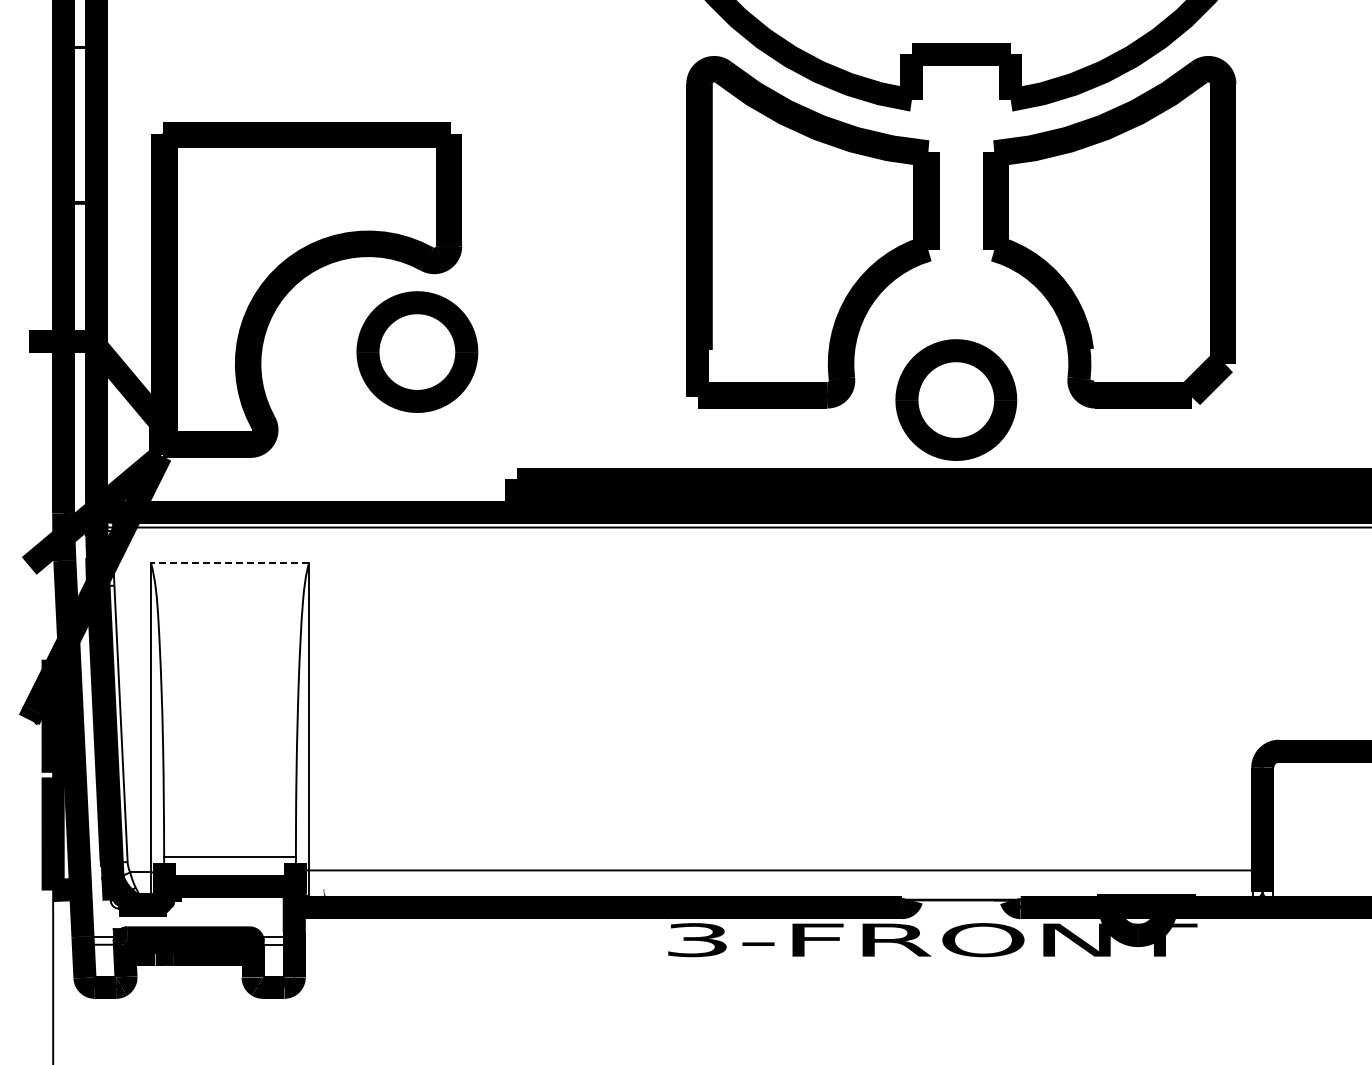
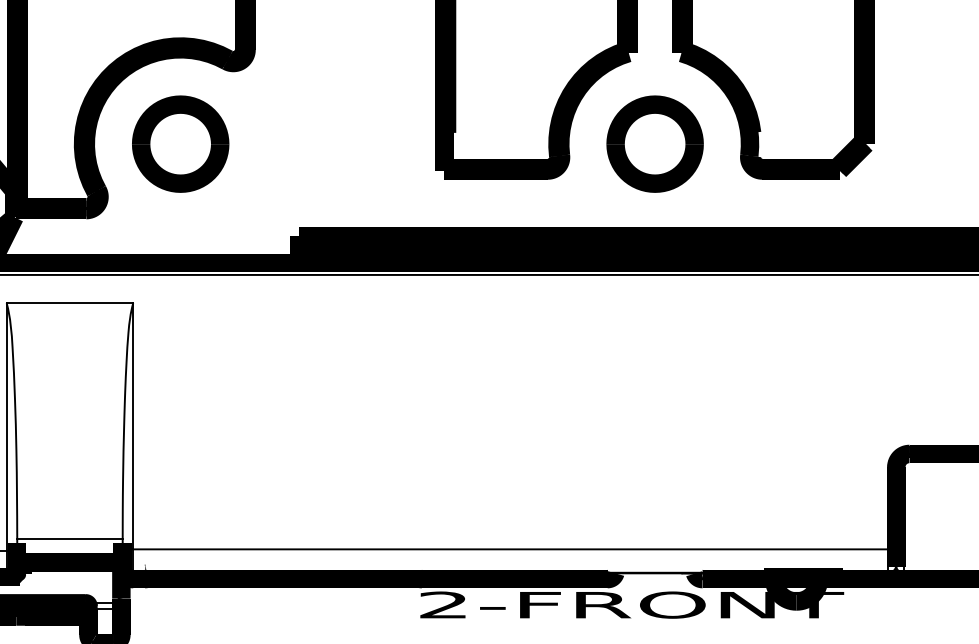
part: (417, 351) -> (180, 143), moved
part: (956, 399) -> (655, 143), moved
line: (229, 562) -> (69, 302), dashed -> solid
text: (696, 940) -> (443, 605), 3-FRONT -> 2-FRONT

